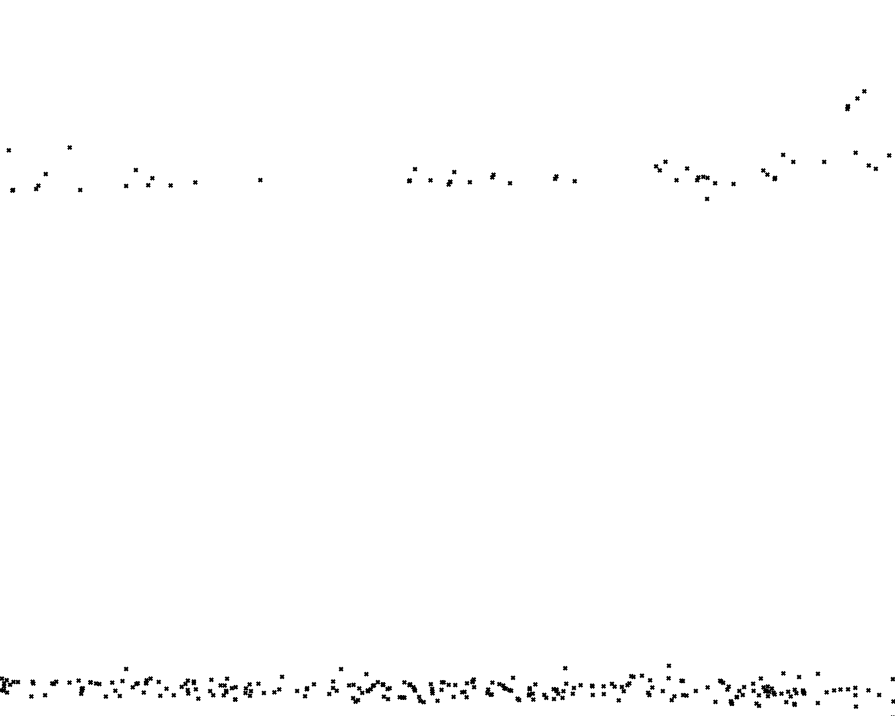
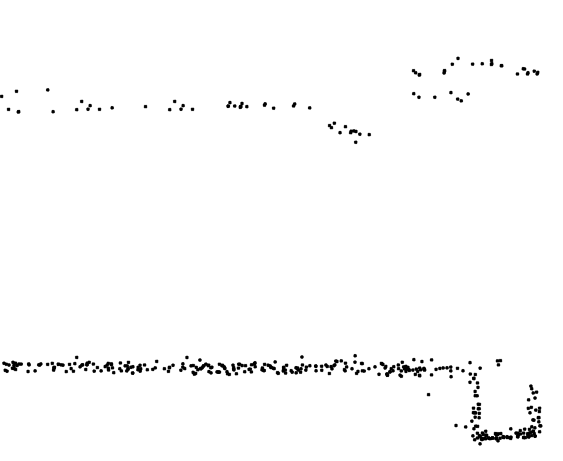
part: (854, 99) -> (450, 65), size x1.6
part: (769, 174) -> (416, 72), moved
part: (439, 175) -> (237, 104), size x0.6
part: (330, 177) -> (181, 105), added
part: (564, 177) -> (301, 105), size x1.6
part: (40, 179) -> (32, 106), removed
part: (694, 179) -> (349, 132), moved

